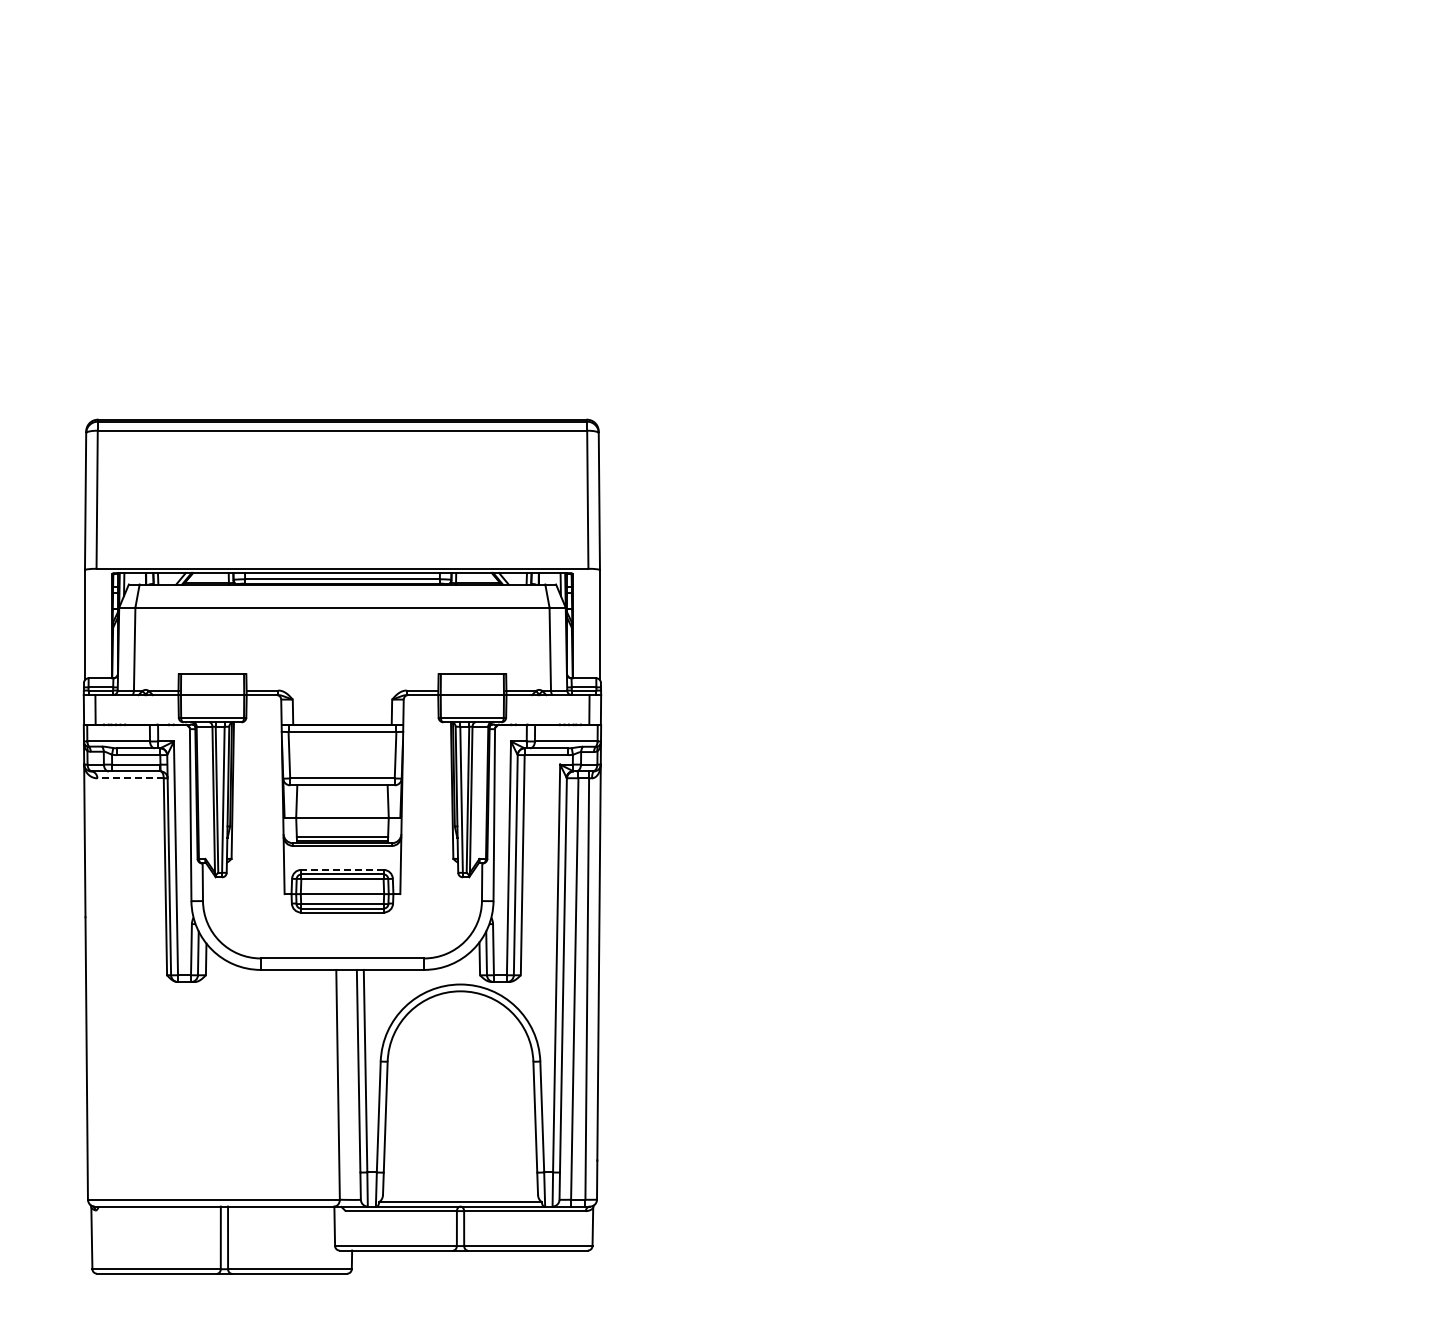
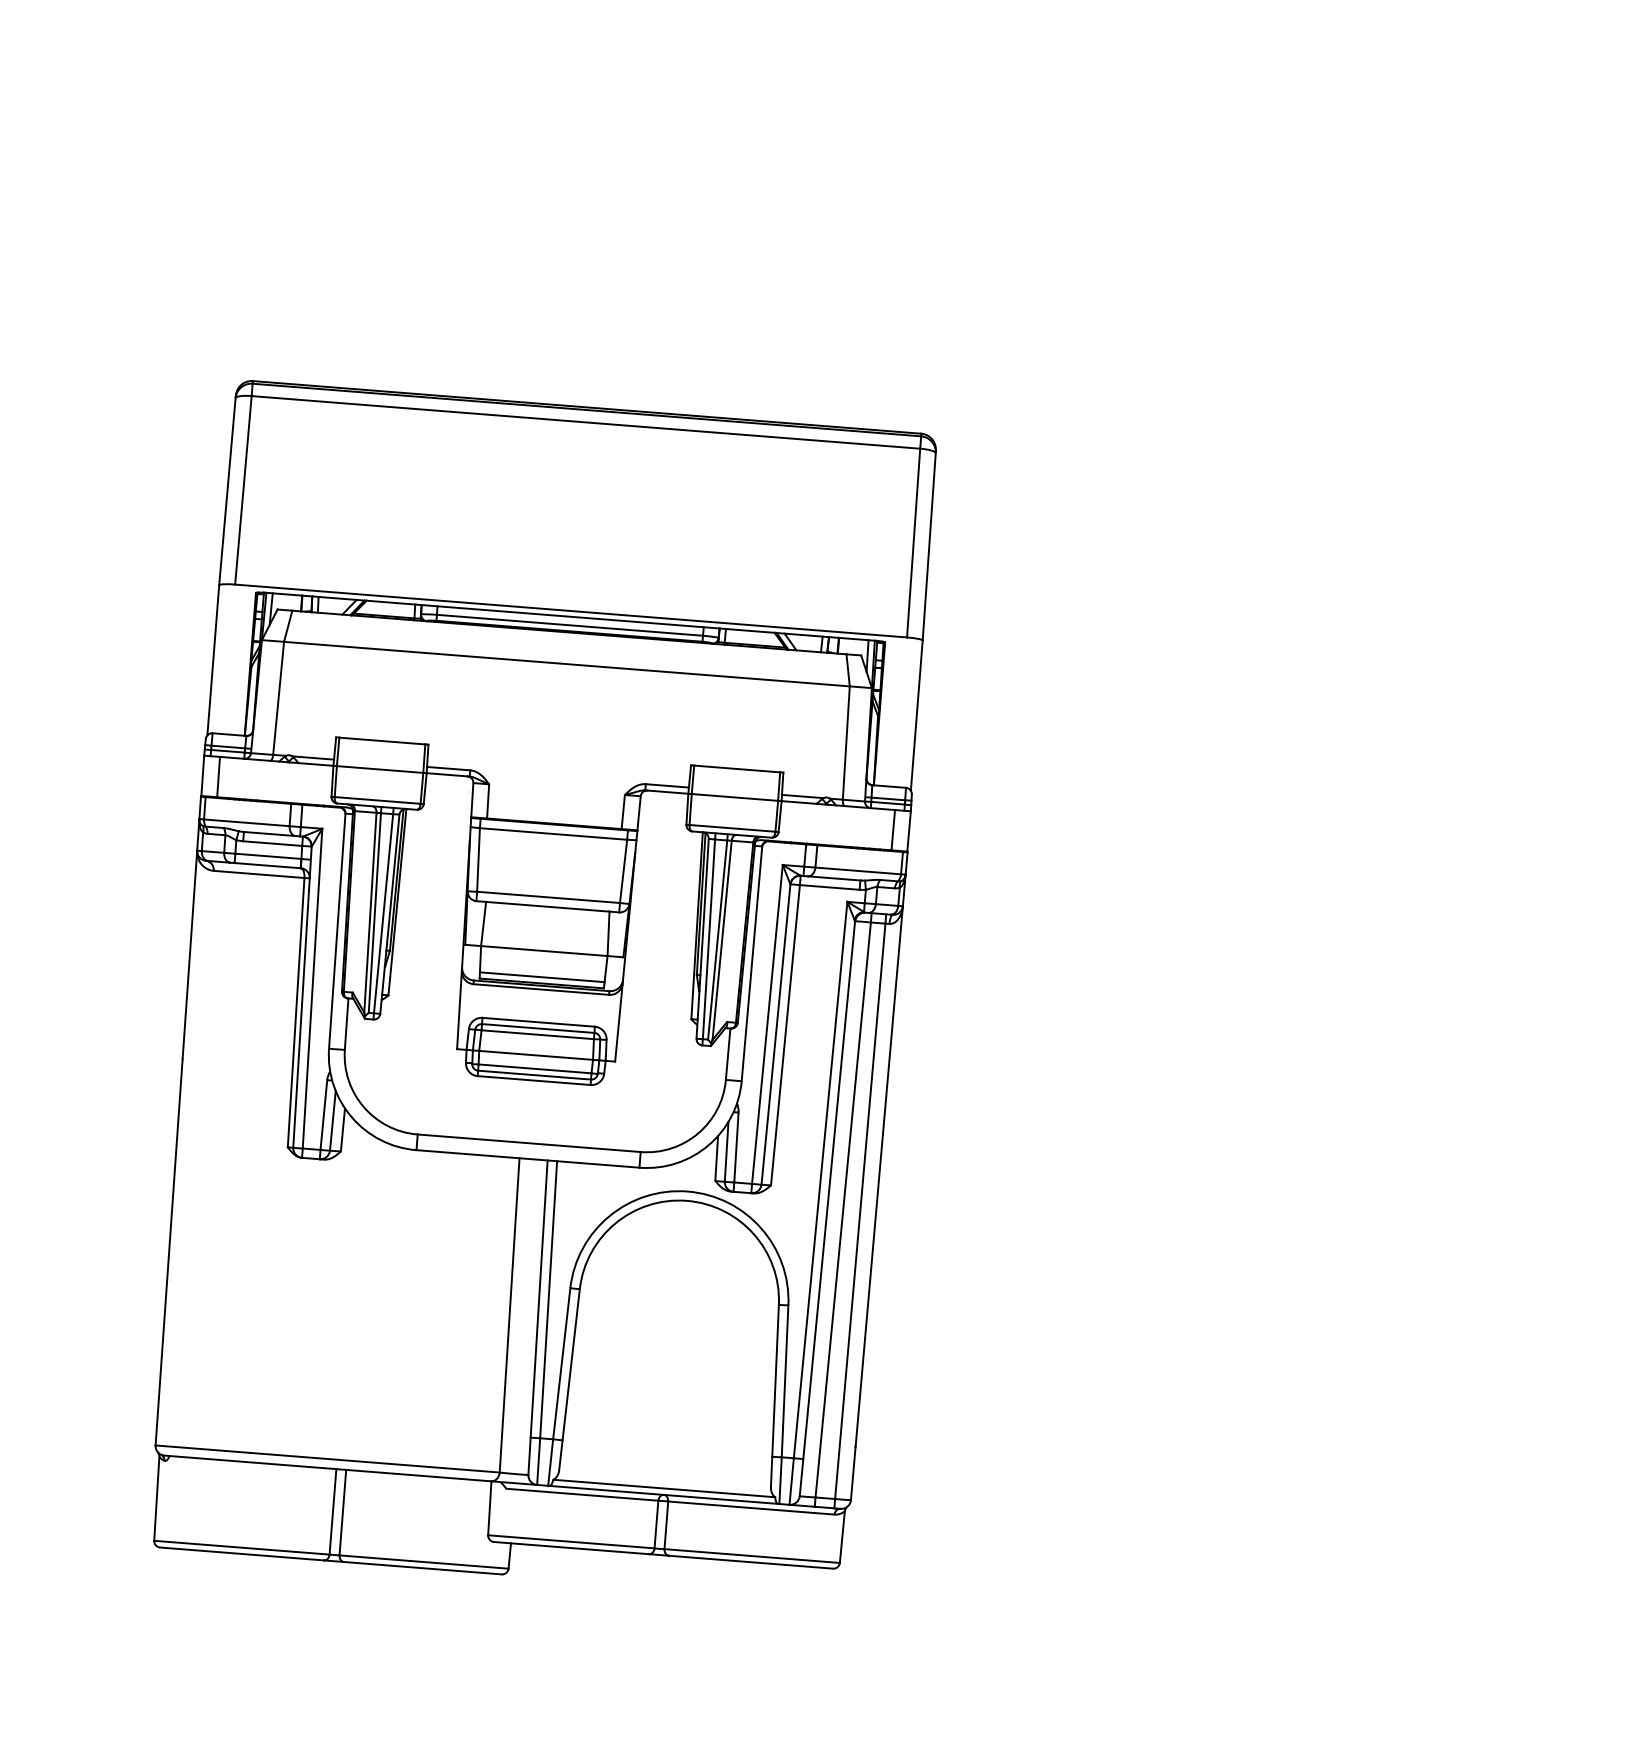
line: (130, 778) -> (258, 874), dashed -> solid
line: (341, 869) -> (537, 1021), dashed -> solid

